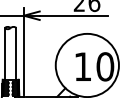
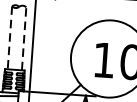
line: (4, 53) -> (9, 37), solid -> dashed
line: (16, 53) -> (24, 38), solid -> dashed

